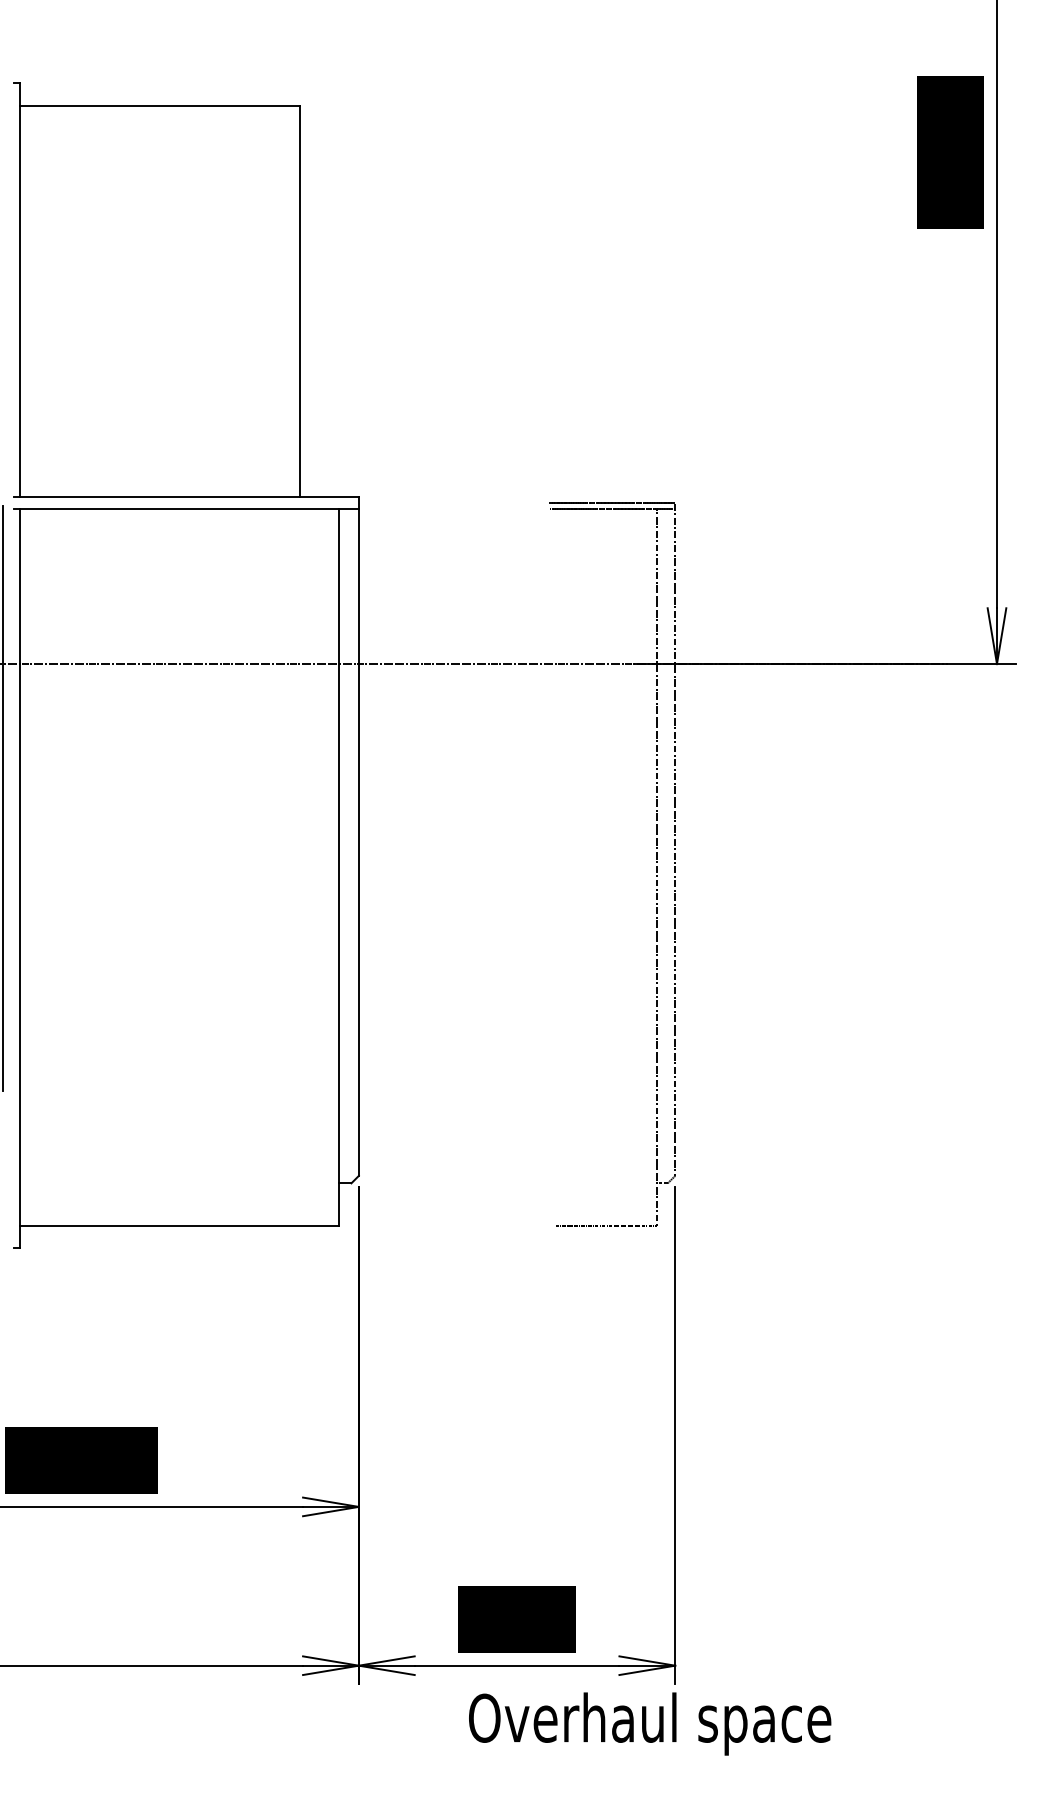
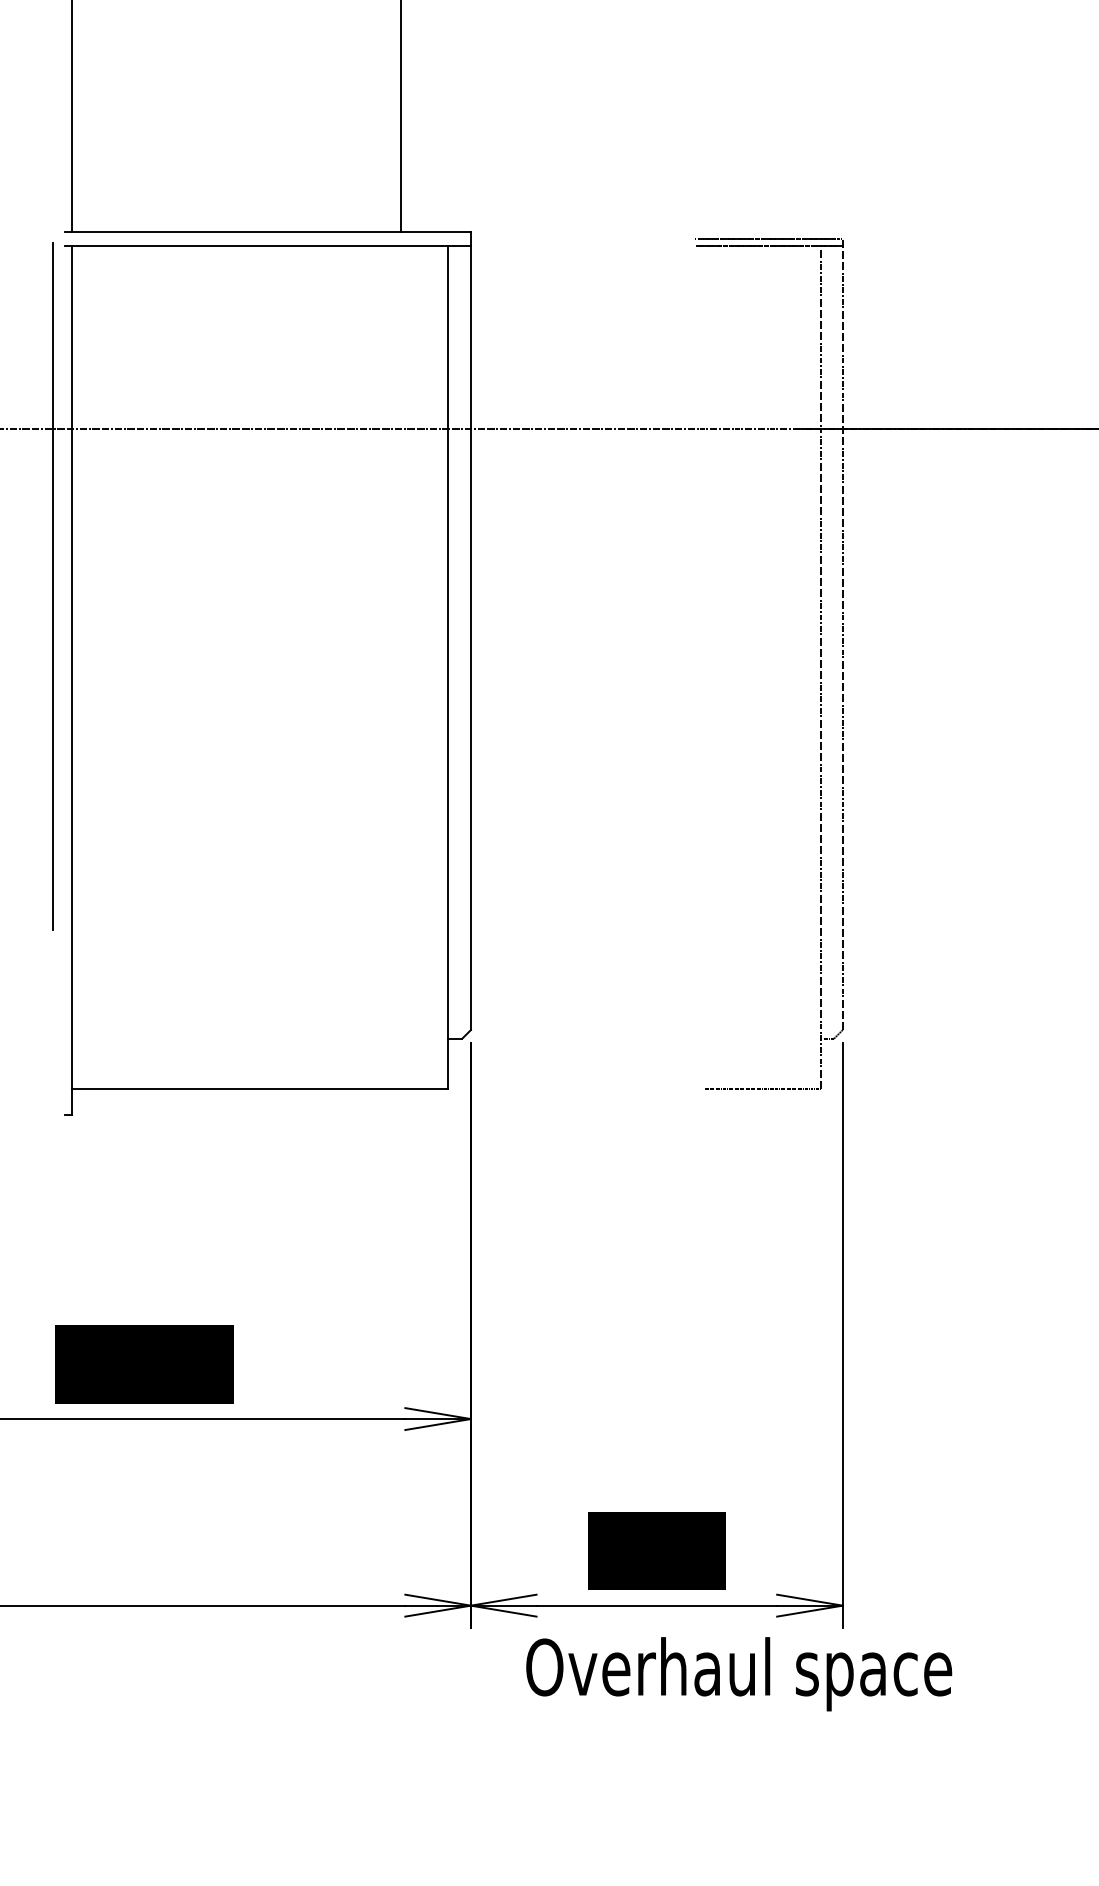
text: (650, 1723) -> (739, 1673), moved

